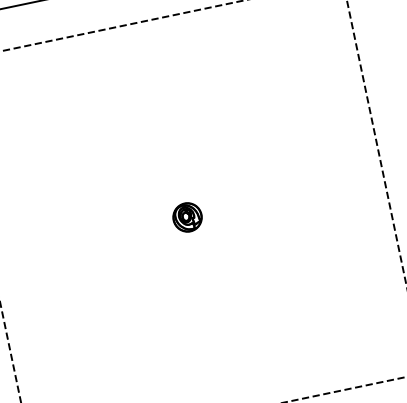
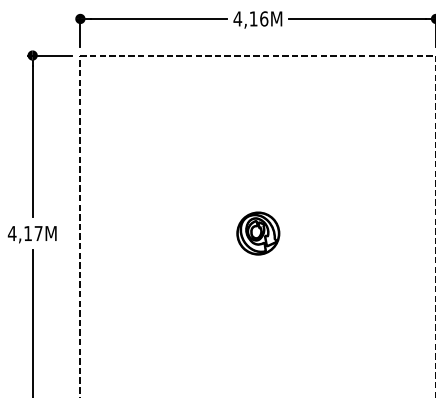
part: (187, 217) -> (258, 233), size x1.67

